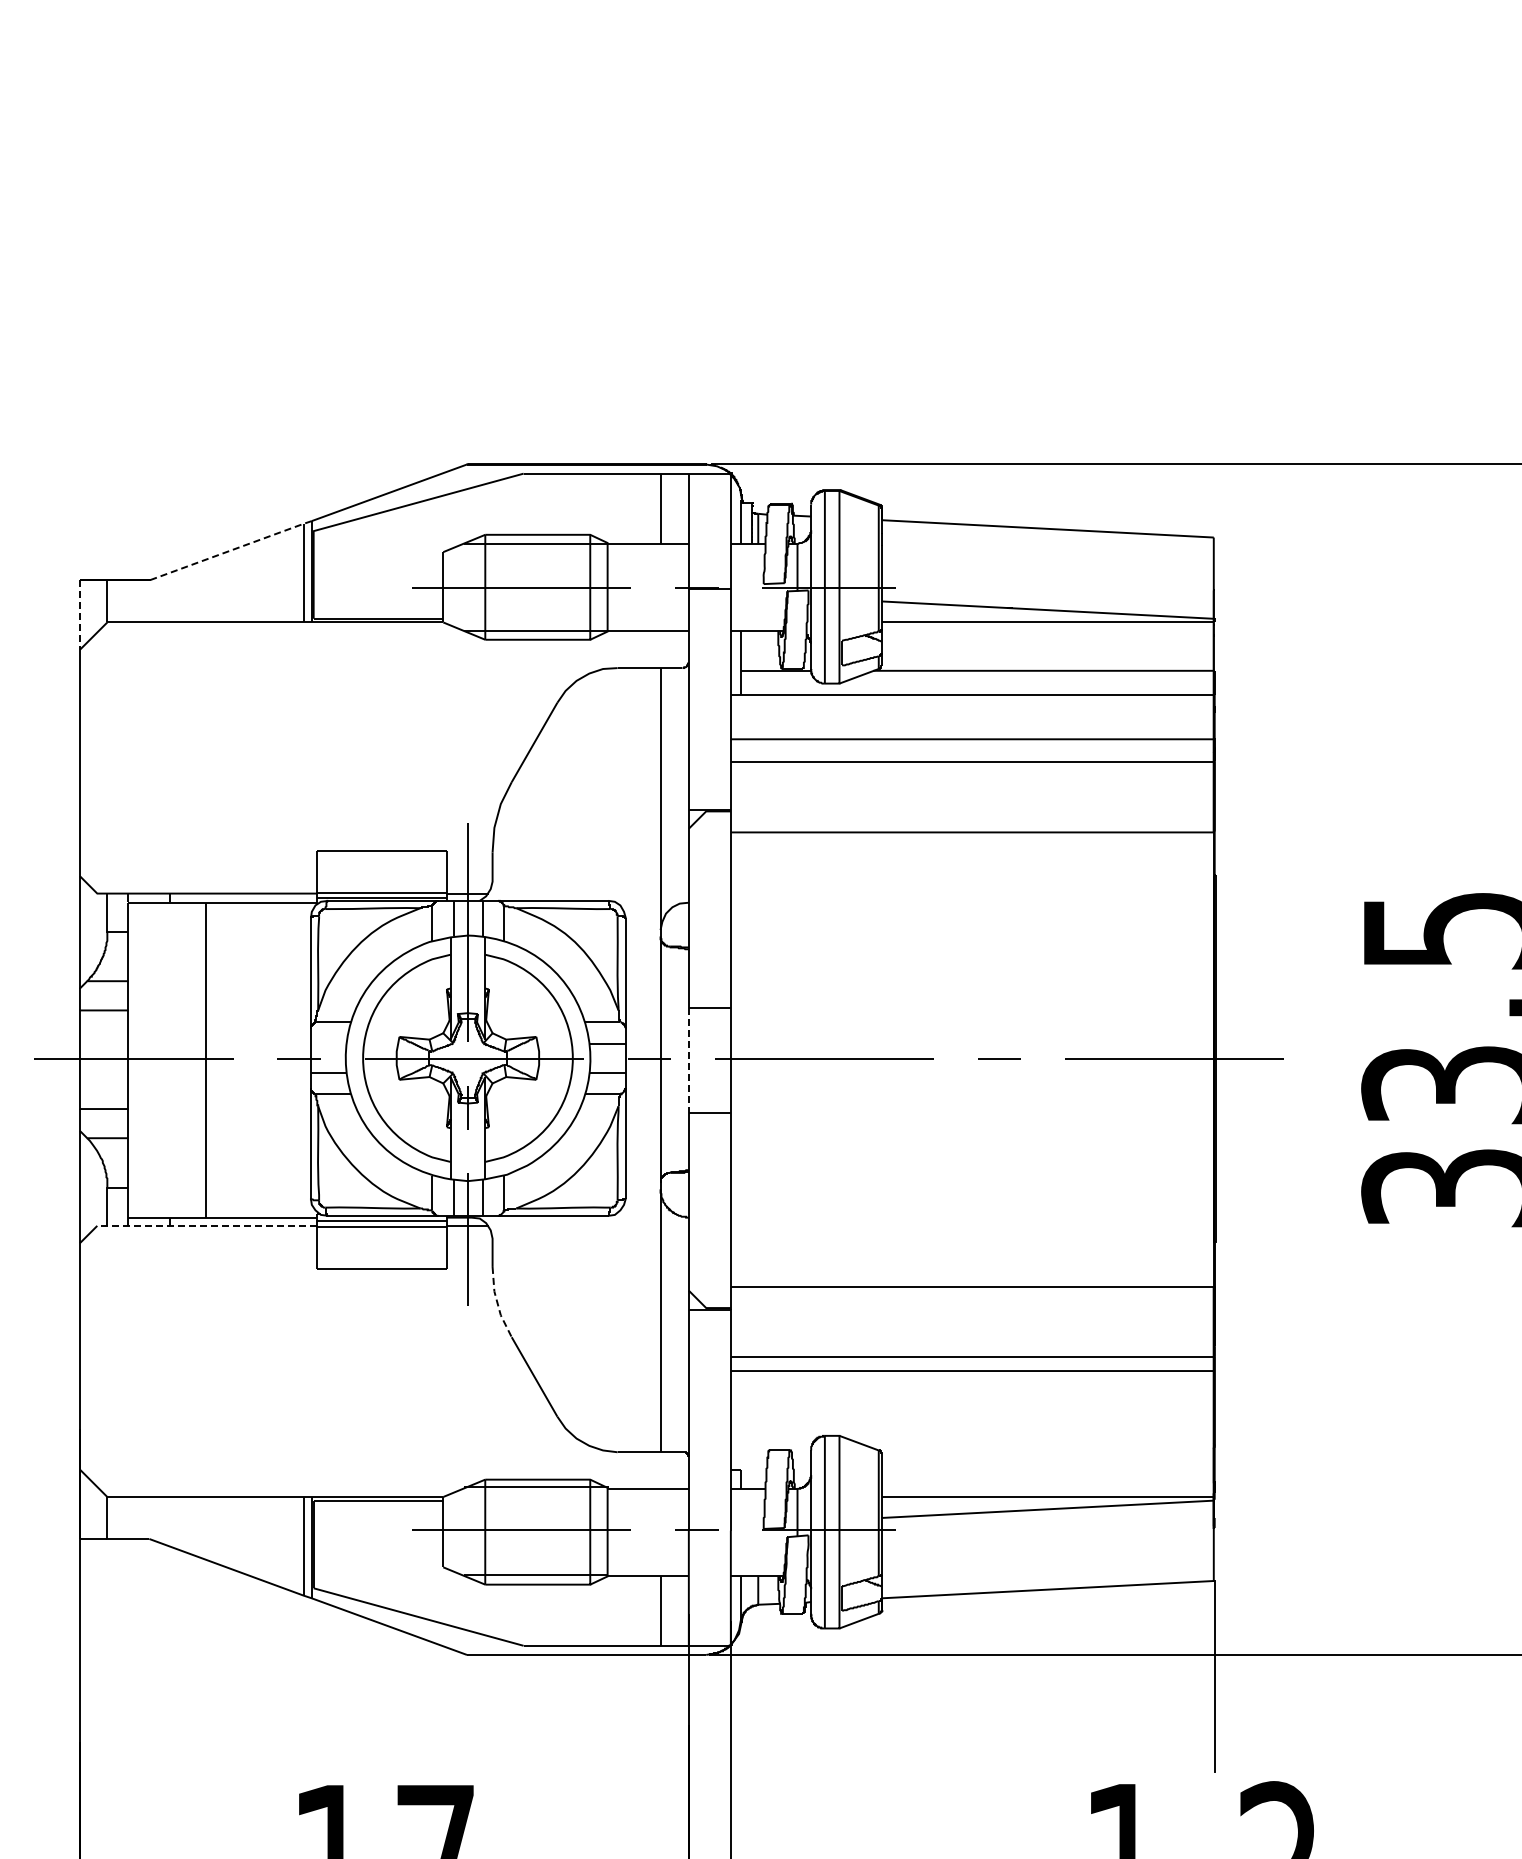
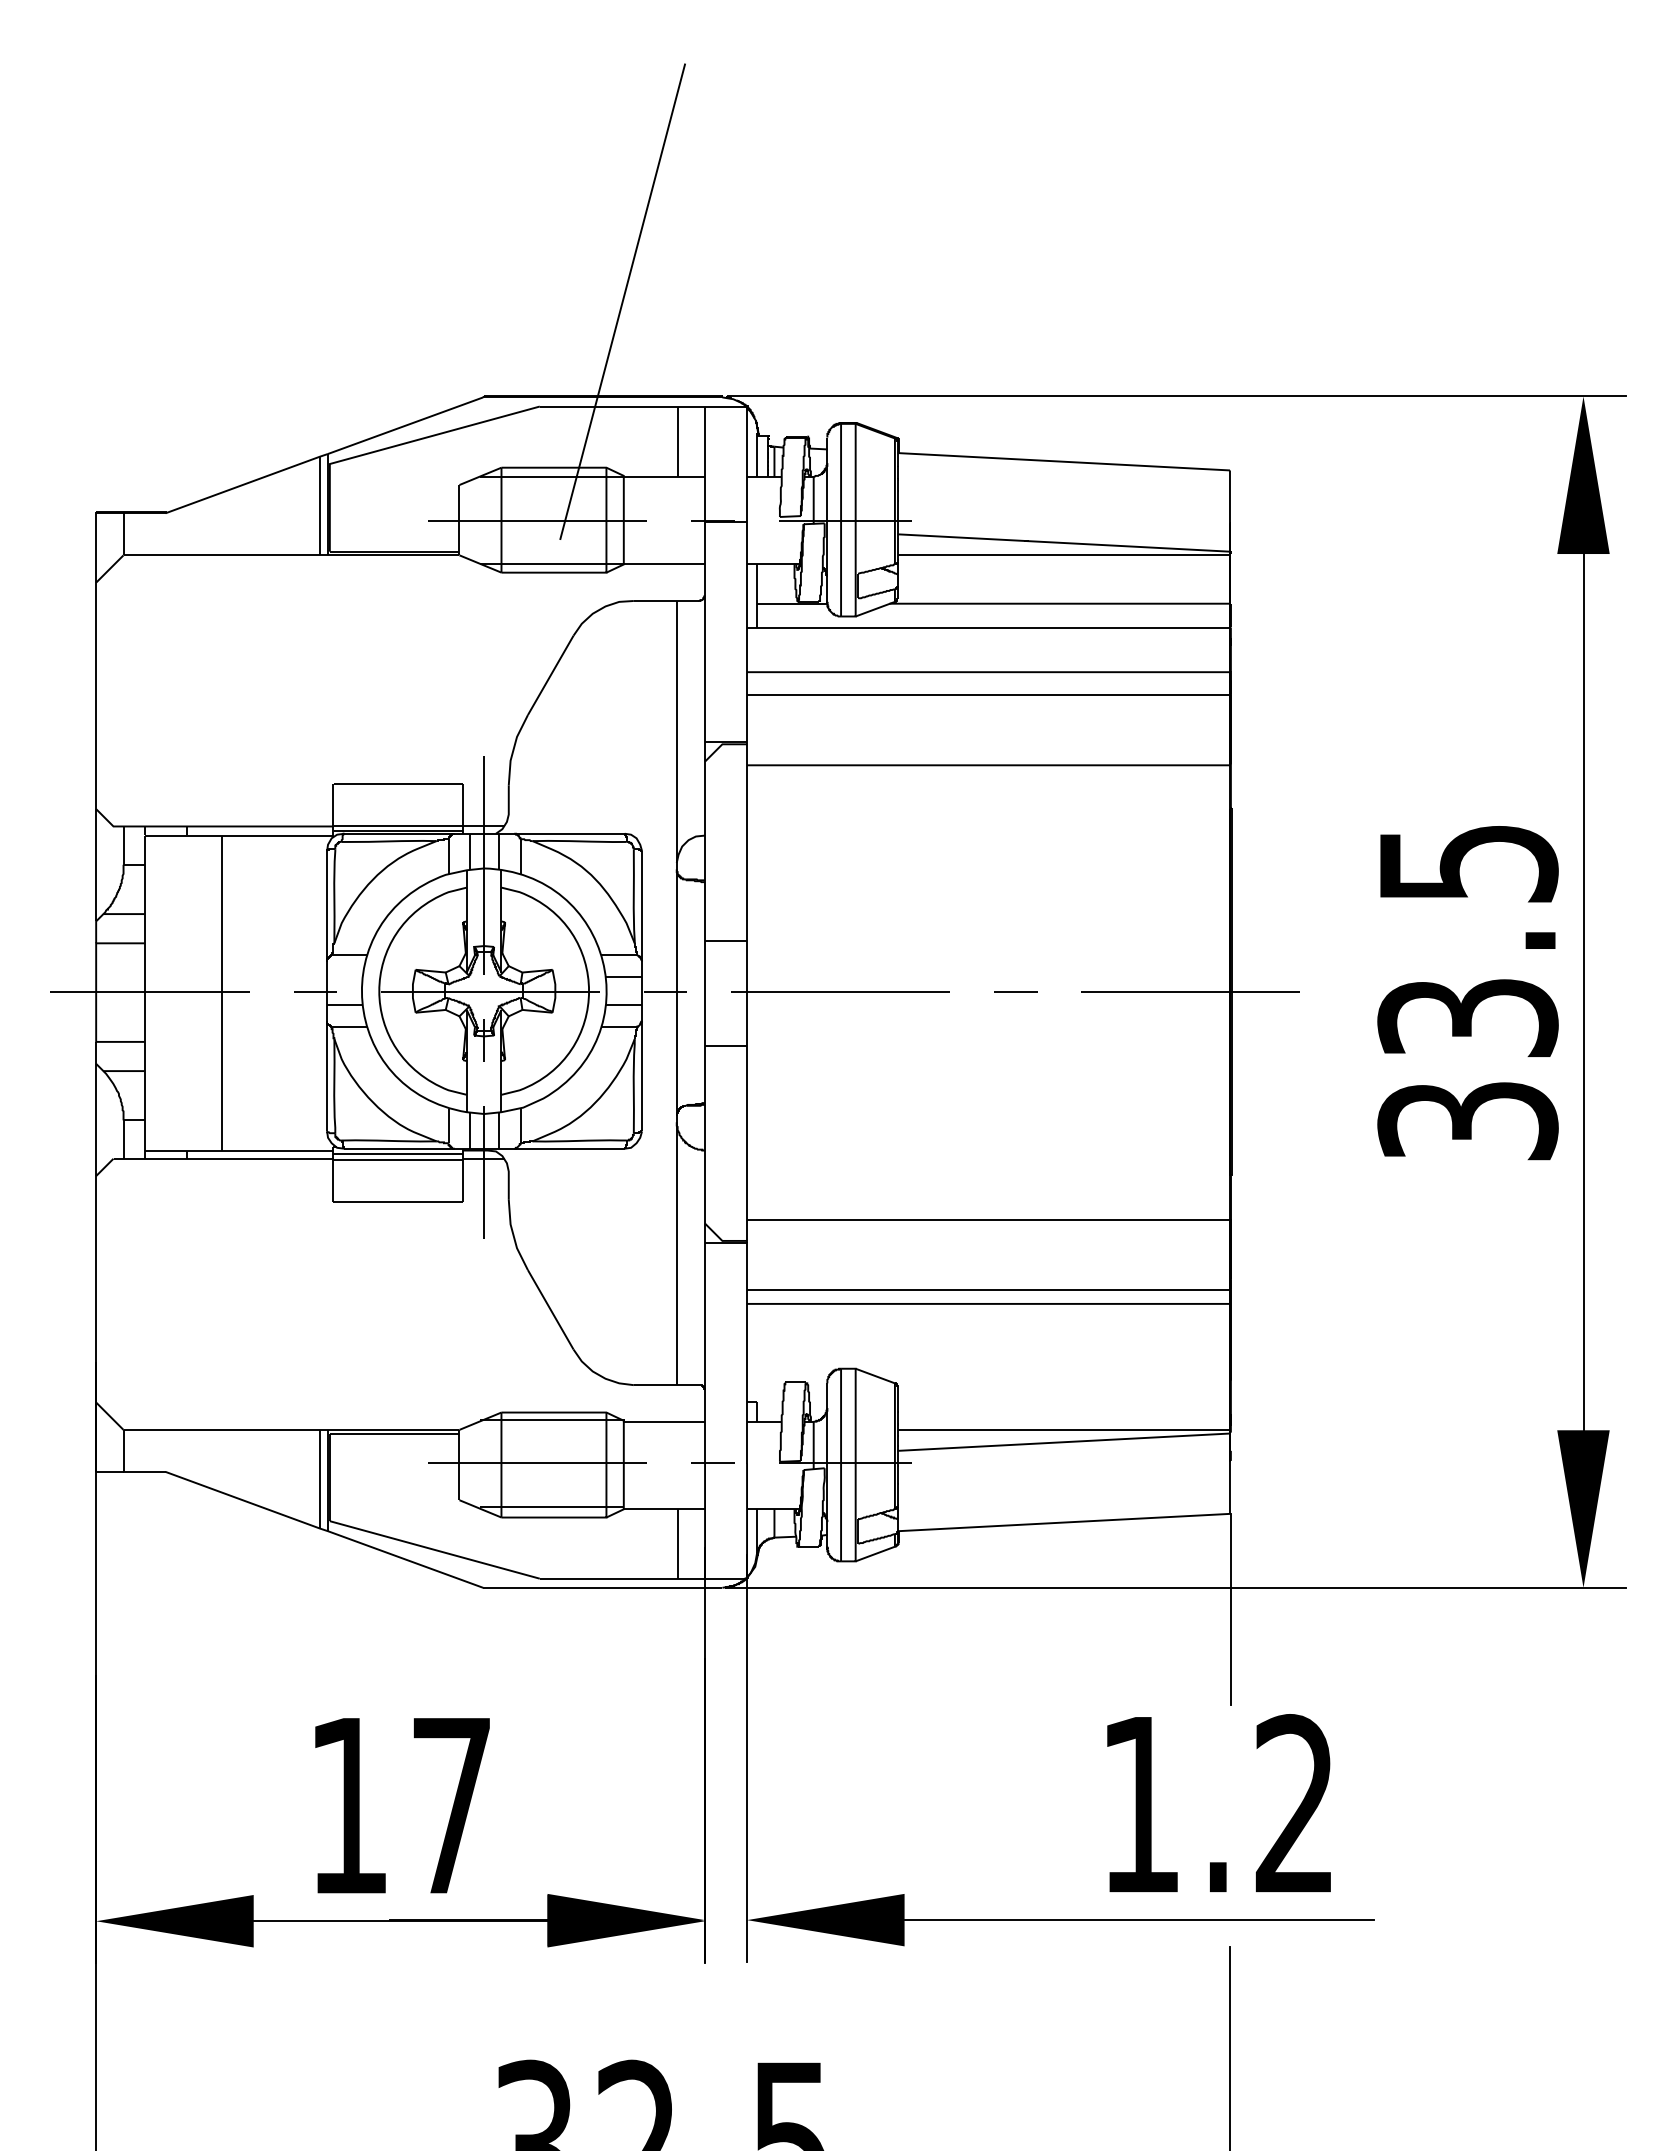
line: (606, 368) -> (622, 301), added
line: (230, 550) -> (246, 483), dashed -> solid
line: (80, 615) -> (96, 548), dashed -> solid
line: (689, 1060) -> (705, 993), dashed -> solid
line: (207, 1225) -> (223, 1158), dashed -> solid
line: (497, 1303) -> (513, 1236), dashed -> solid

